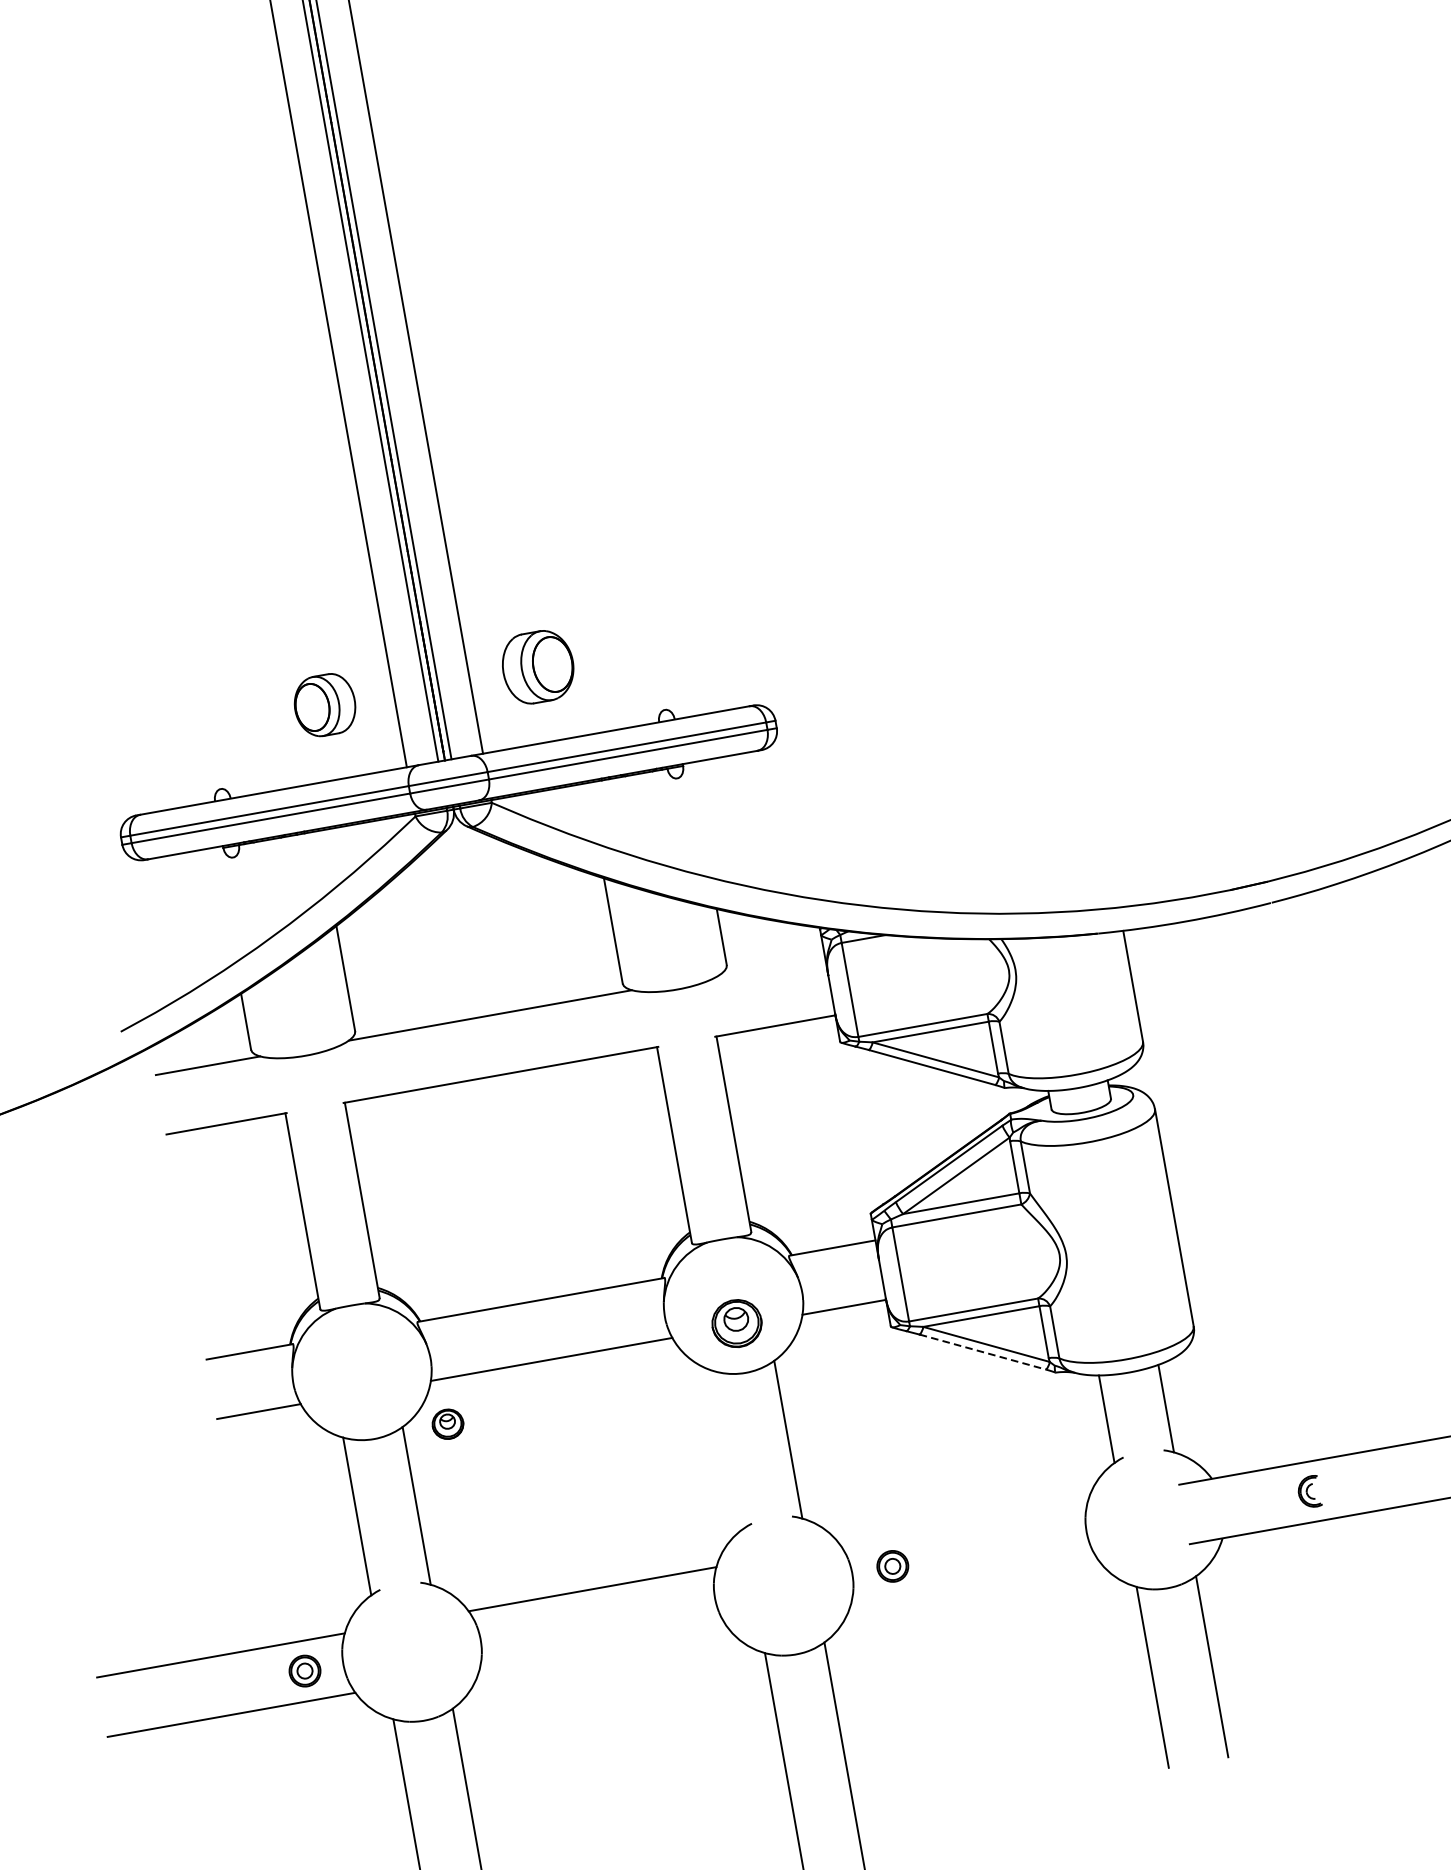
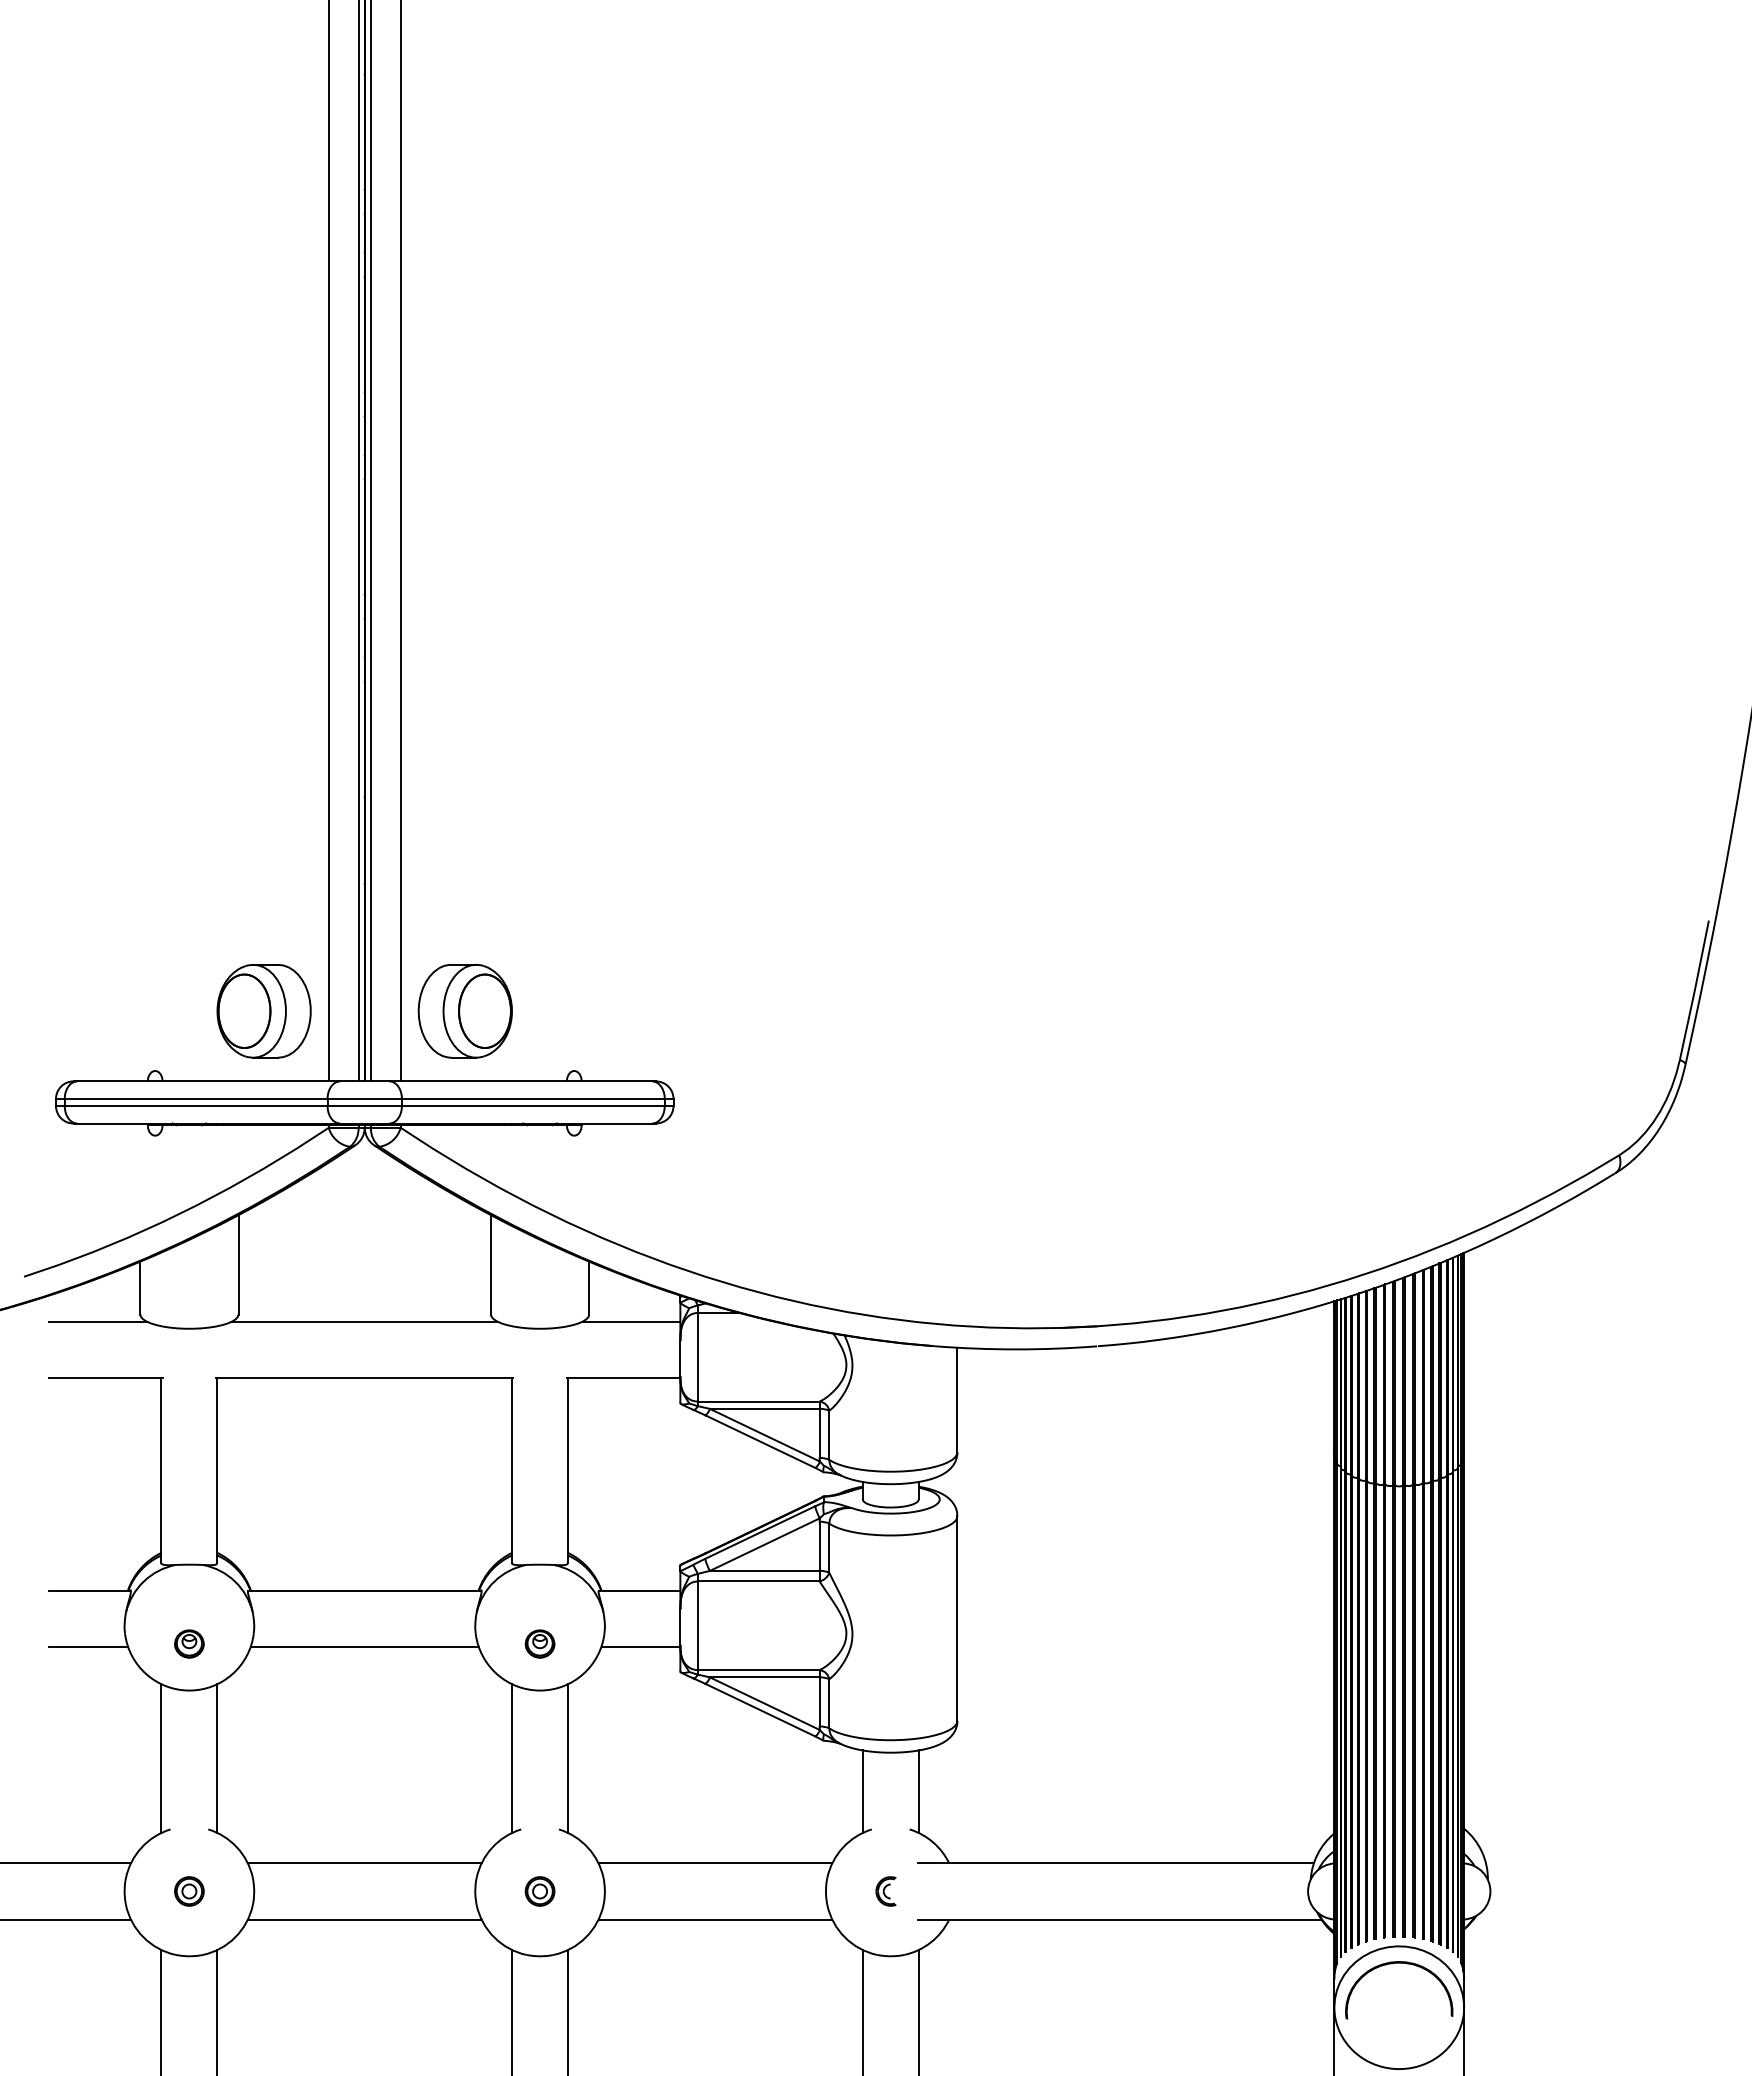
part: (537, 666) -> (464, 1010), size x1.43
part: (324, 705) -> (263, 1011), size x1.67
line: (772, 965) -> (630, 1322), added
part: (736, 1323) -> (539, 1643), size x0.62
line: (983, 1352) -> (760, 1710), dashed -> solid
part: (448, 1423) -> (189, 1643), moved
line: (729, 1450) -> (512, 1758), added
part: (1308, 1492) -> (885, 1891), moved
line: (964, 1523) -> (715, 1863), added
part: (892, 1566) -> (539, 1891), moved
line: (974, 1582) -> (715, 1919), added
line: (602, 1648) -> (364, 1919), added
part: (305, 1671) -> (189, 1891), moved

